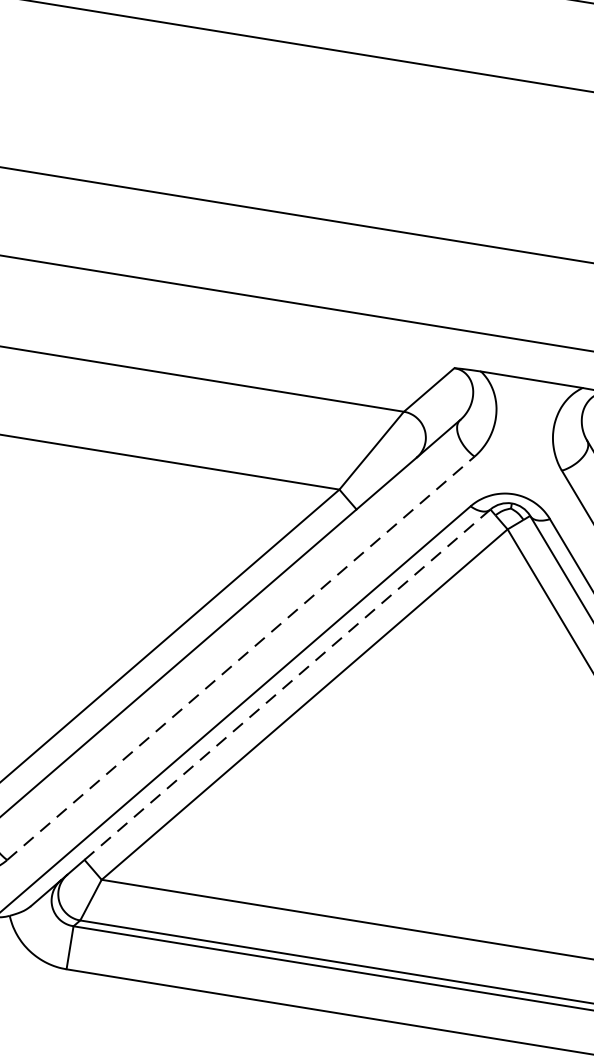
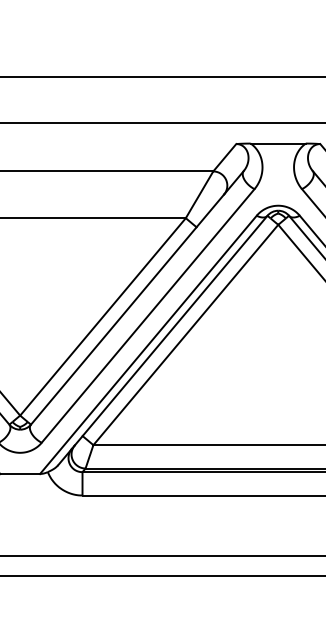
line: (241, 657) -> (148, 315), dashed -> solid
line: (288, 684) -> (175, 325), dashed -> solid

